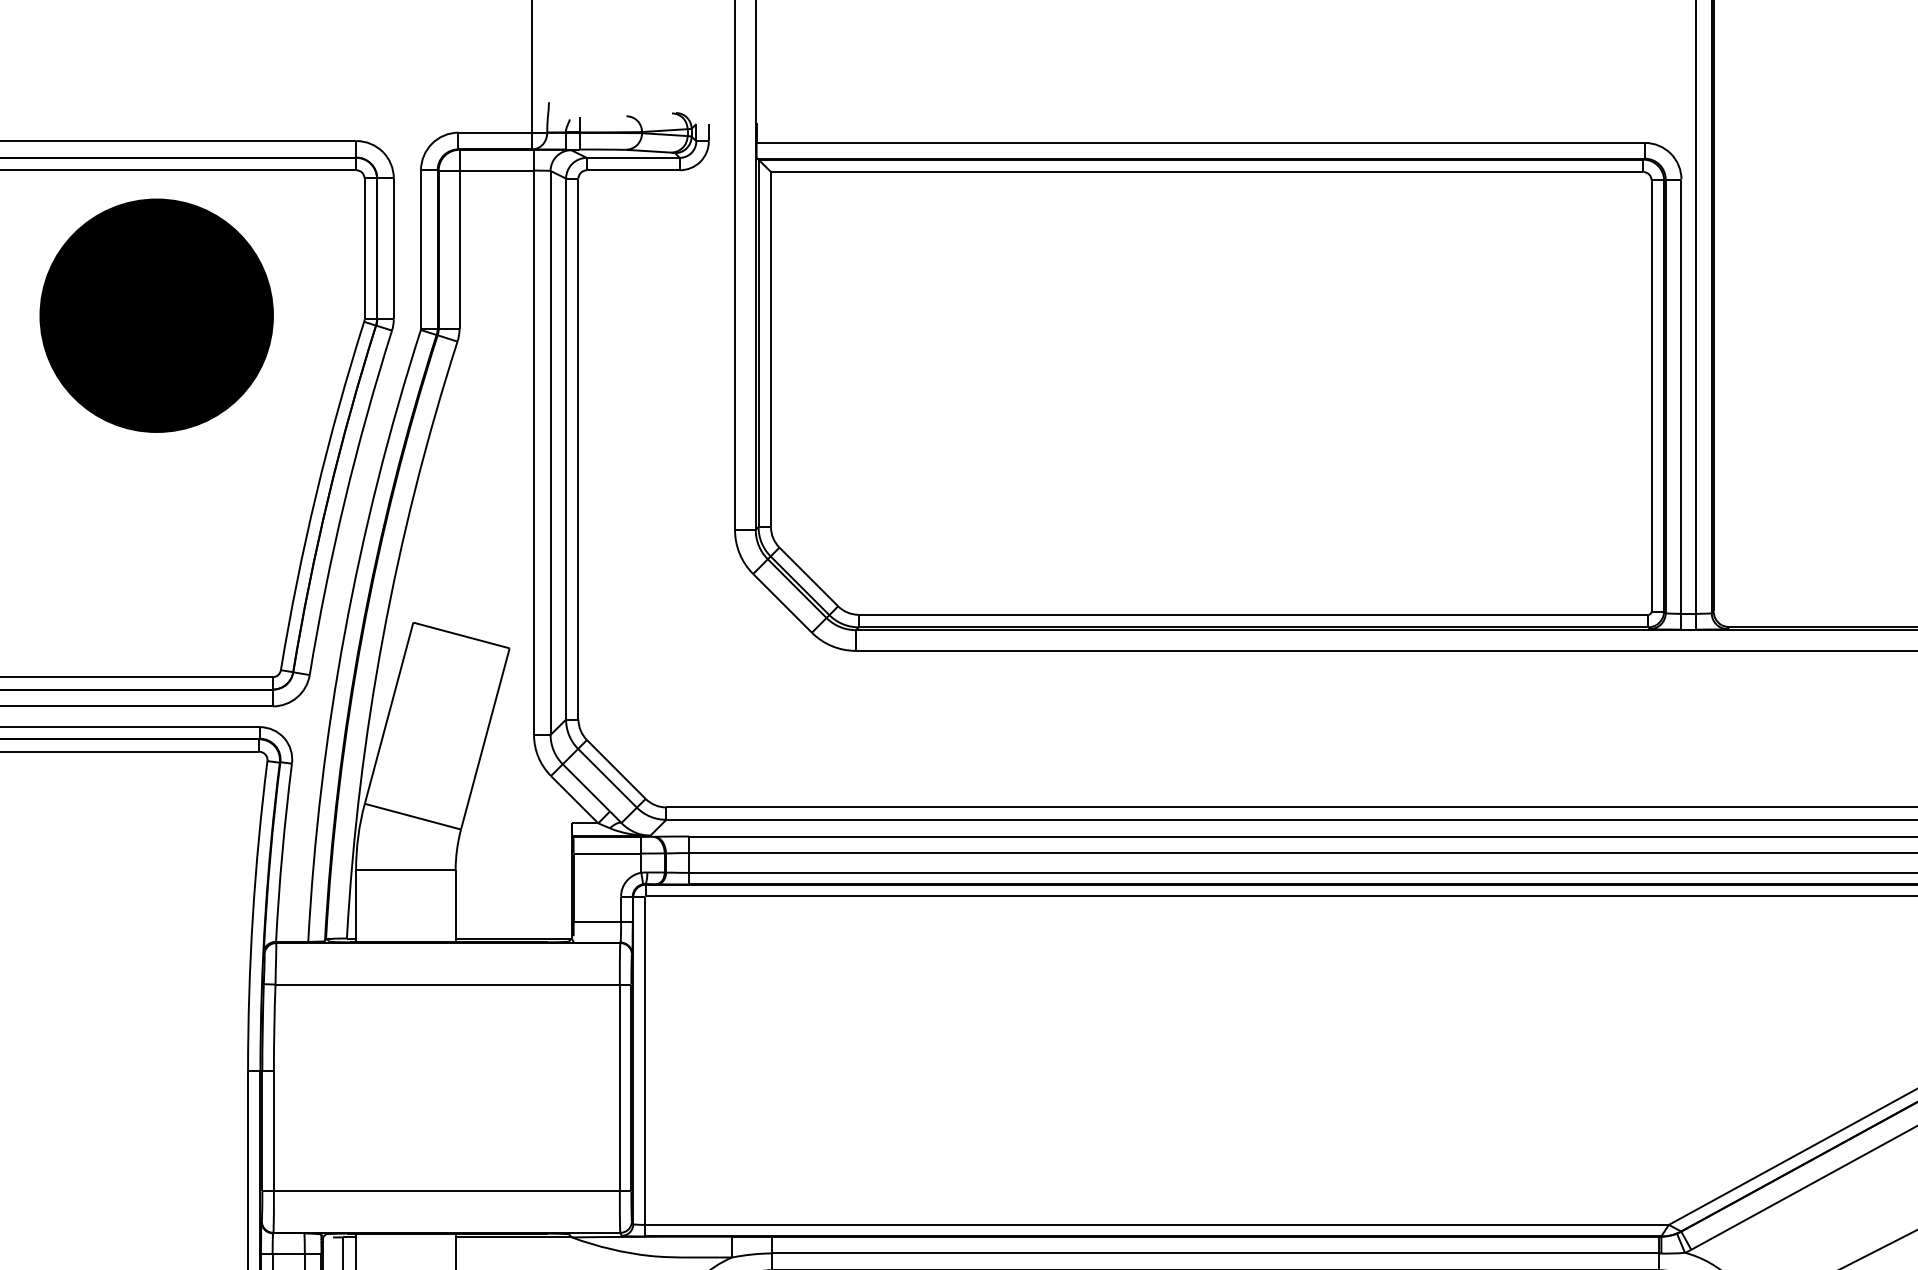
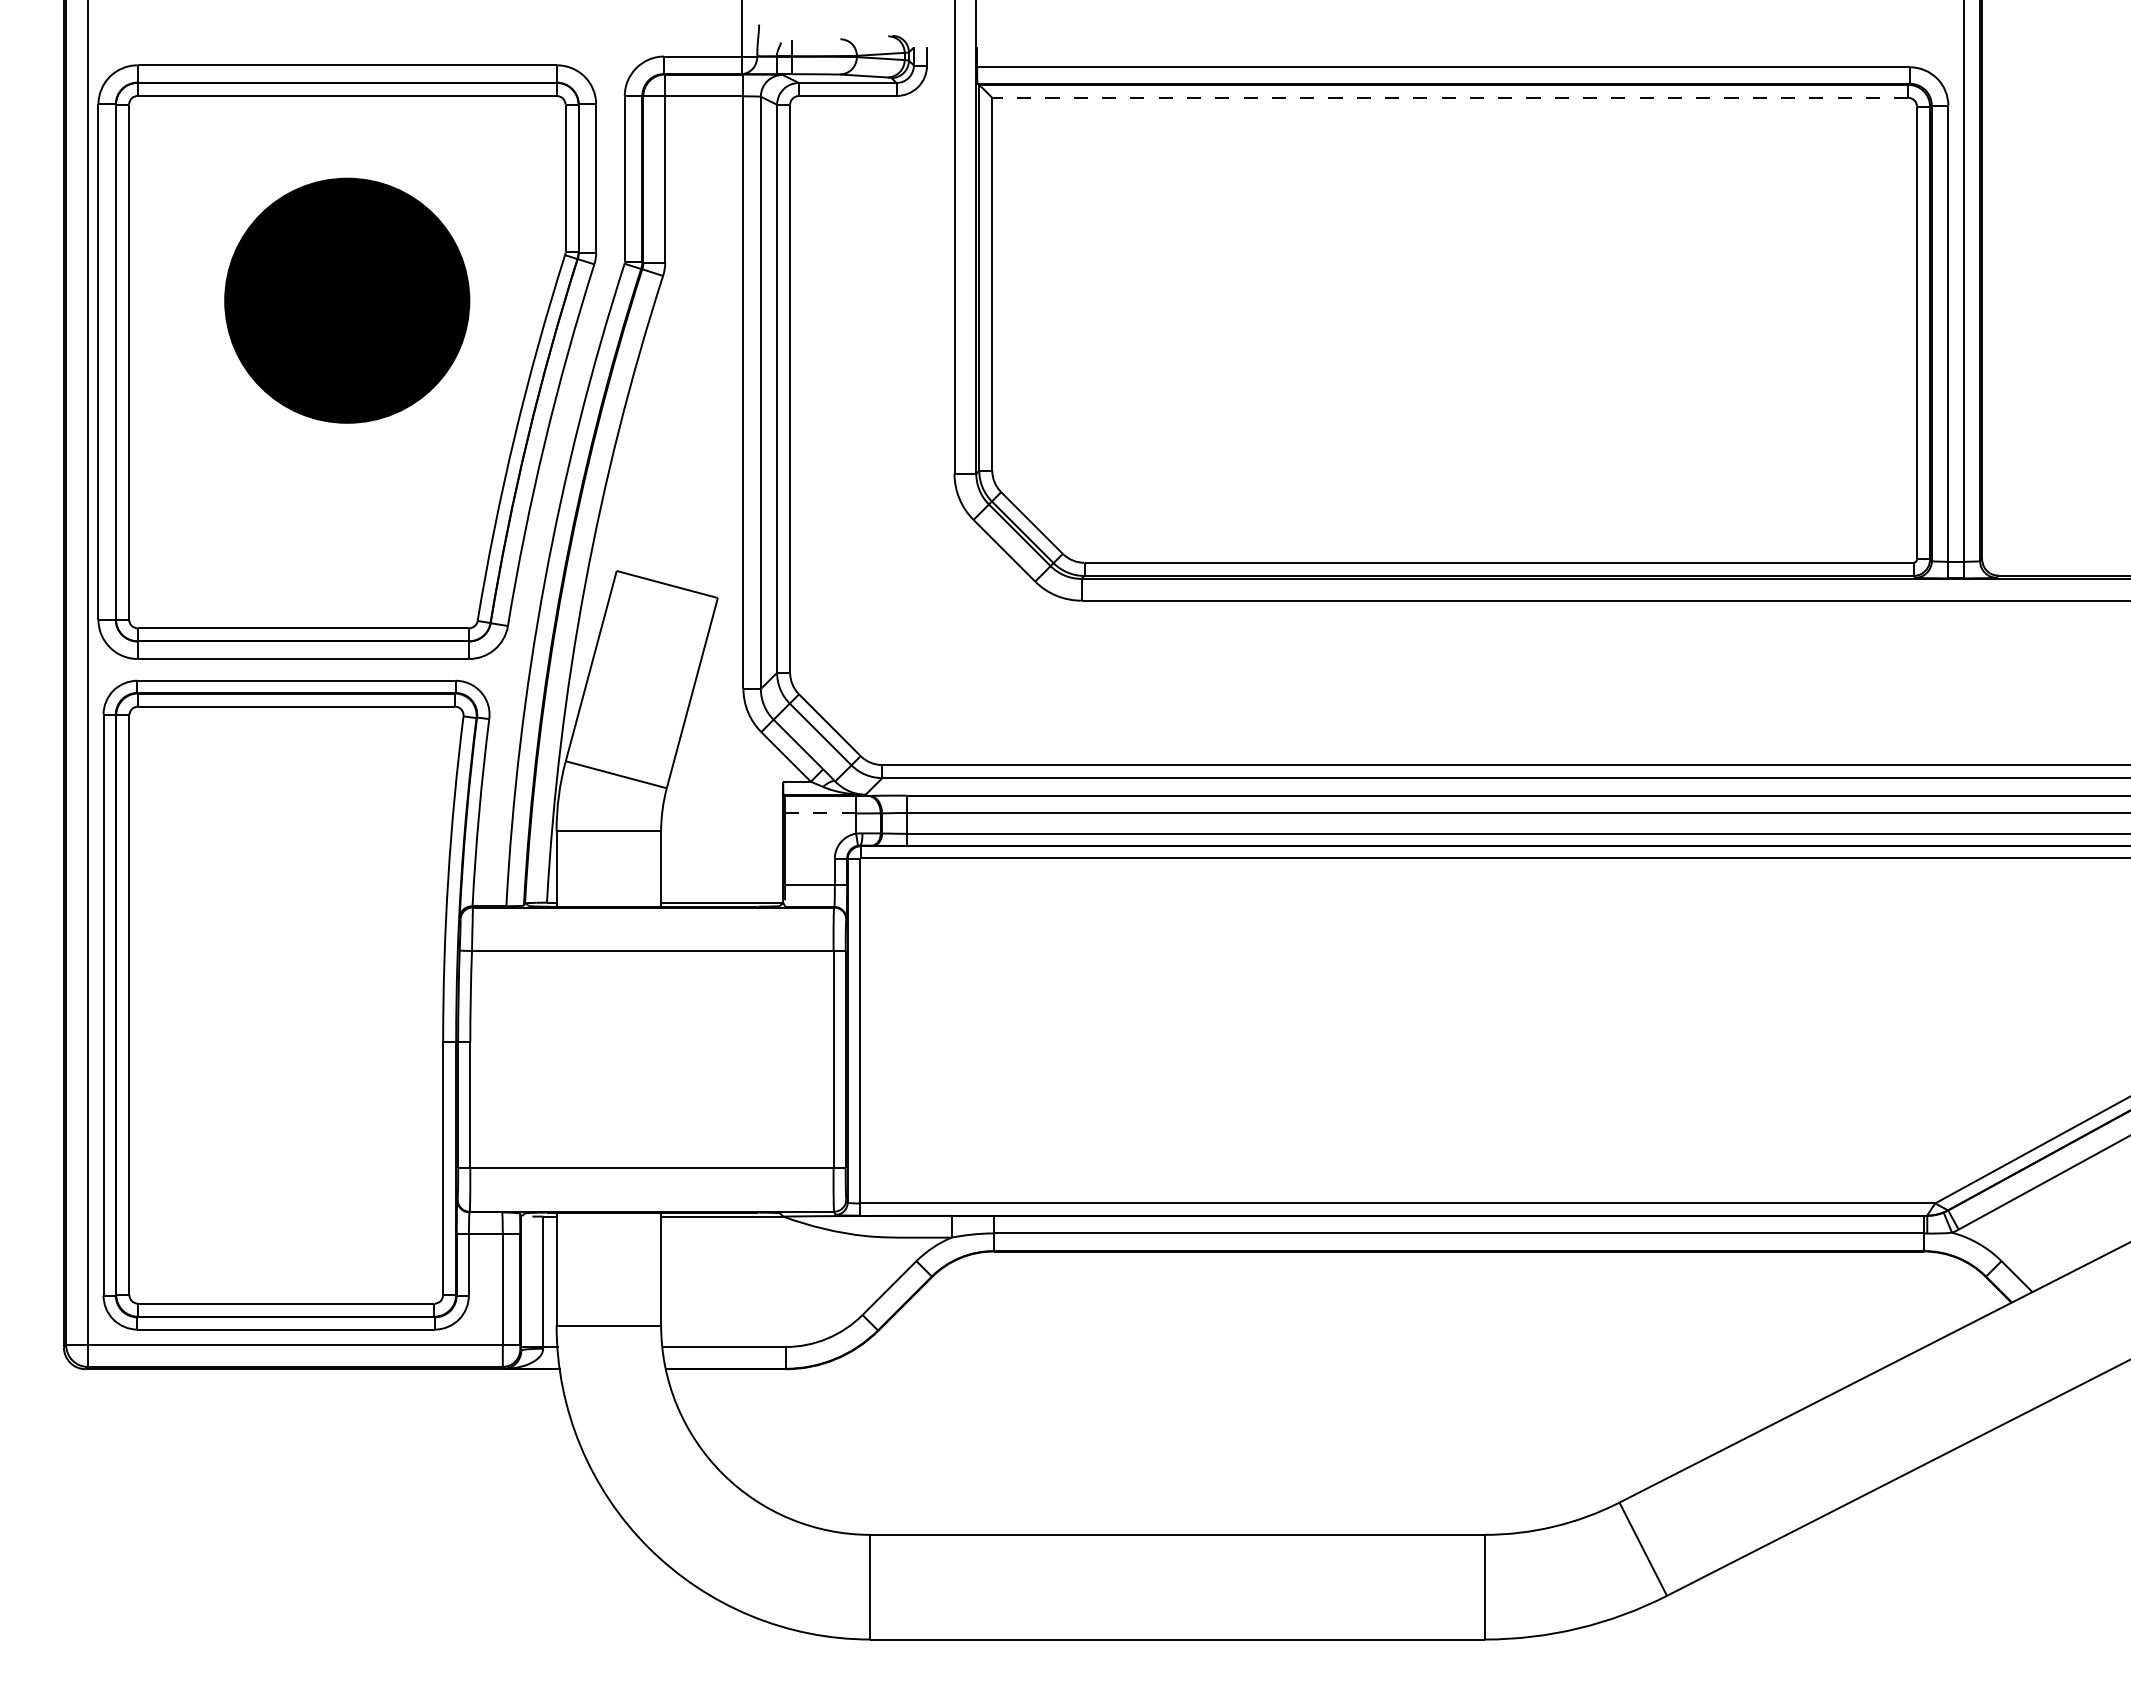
line: (1206, 171) -> (1449, 97), solid -> dashed
part: (156, 315) -> (347, 300), moved
line: (607, 853) -> (820, 813), solid -> dashed

